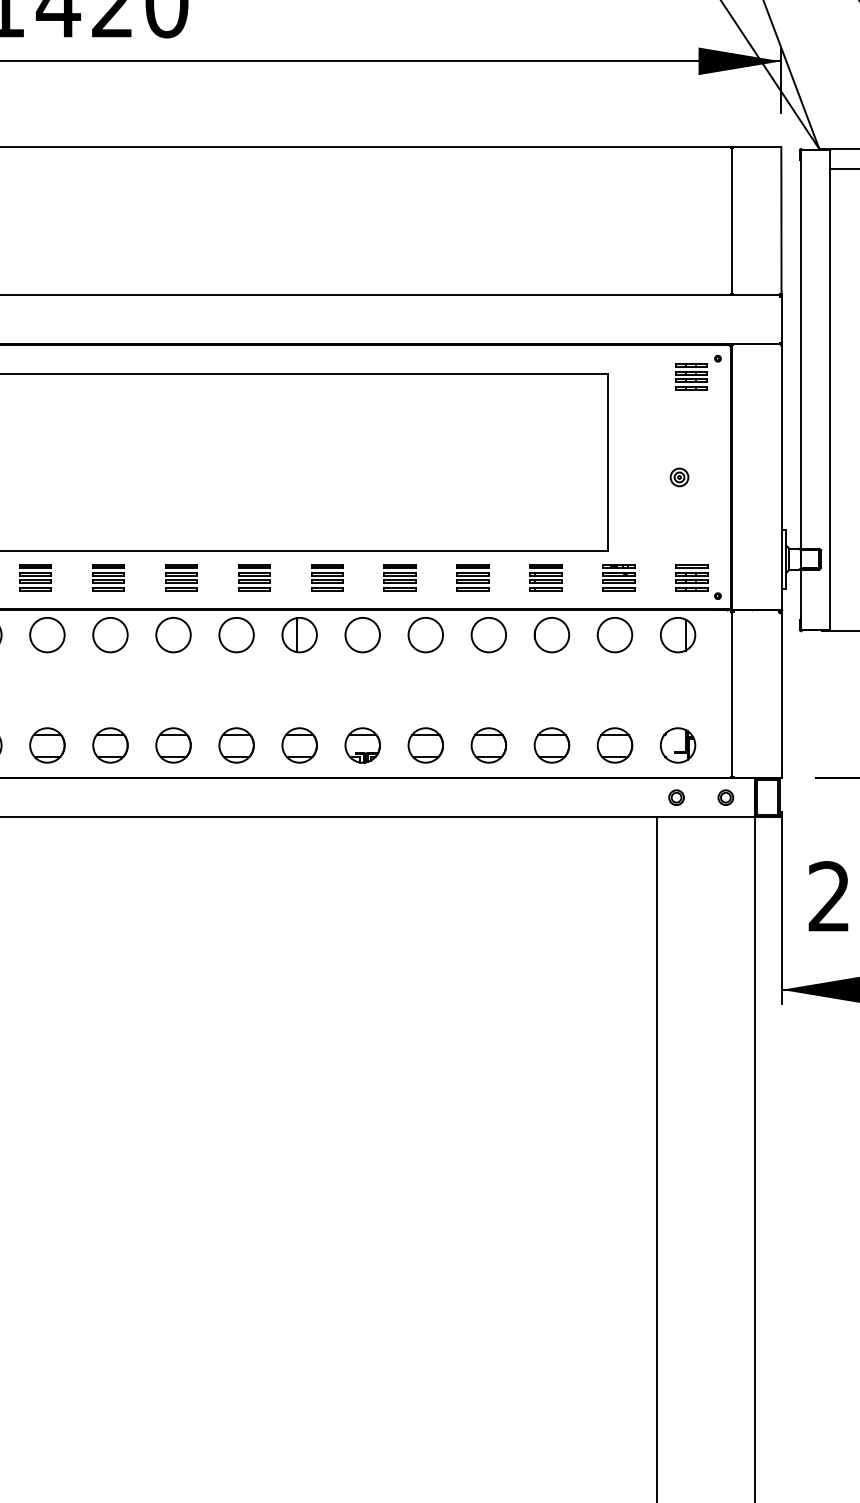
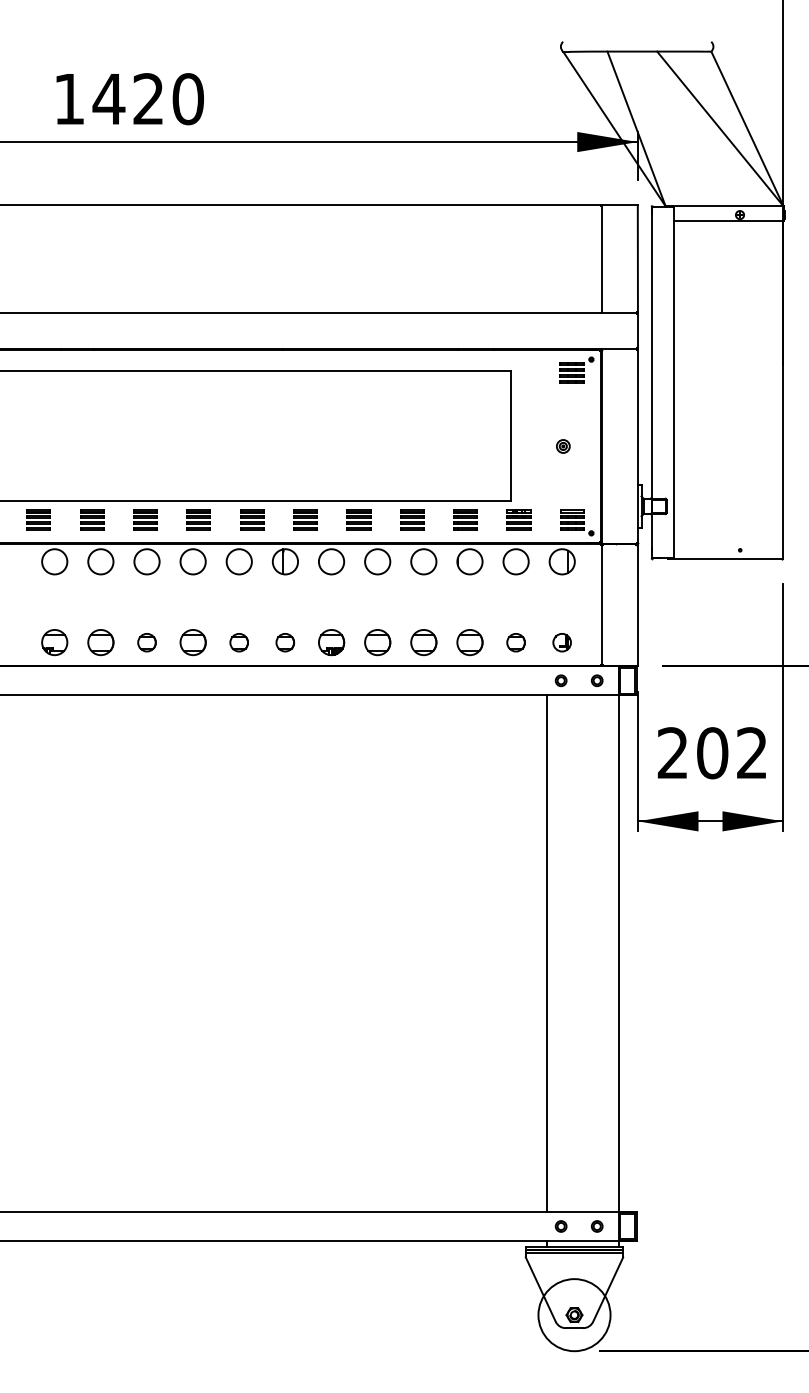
part: (109, 745) -> (146, 642), size x0.7
part: (235, 745) -> (238, 642), size x0.7
part: (298, 745) -> (284, 642), size x0.7
part: (614, 745) -> (515, 642), size x0.7
part: (677, 745) -> (561, 642), size x0.7

